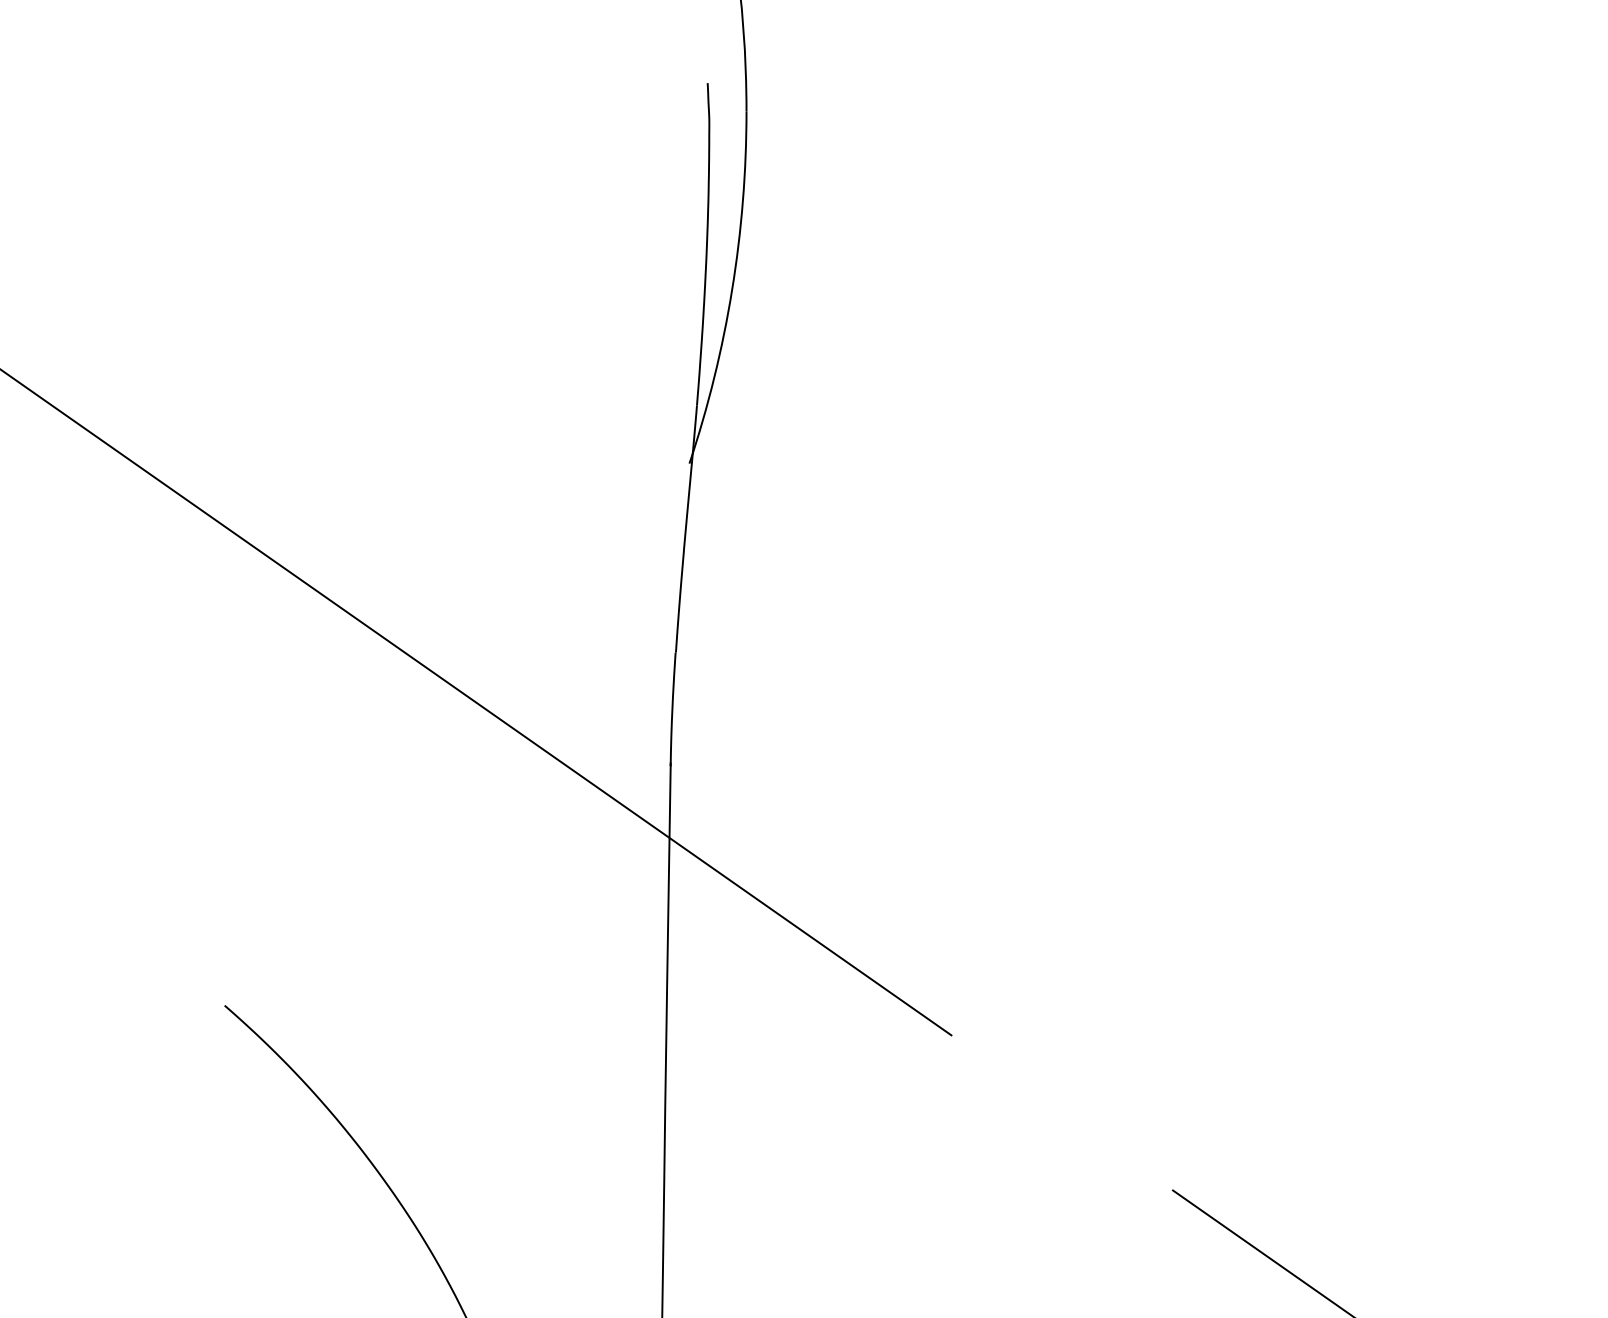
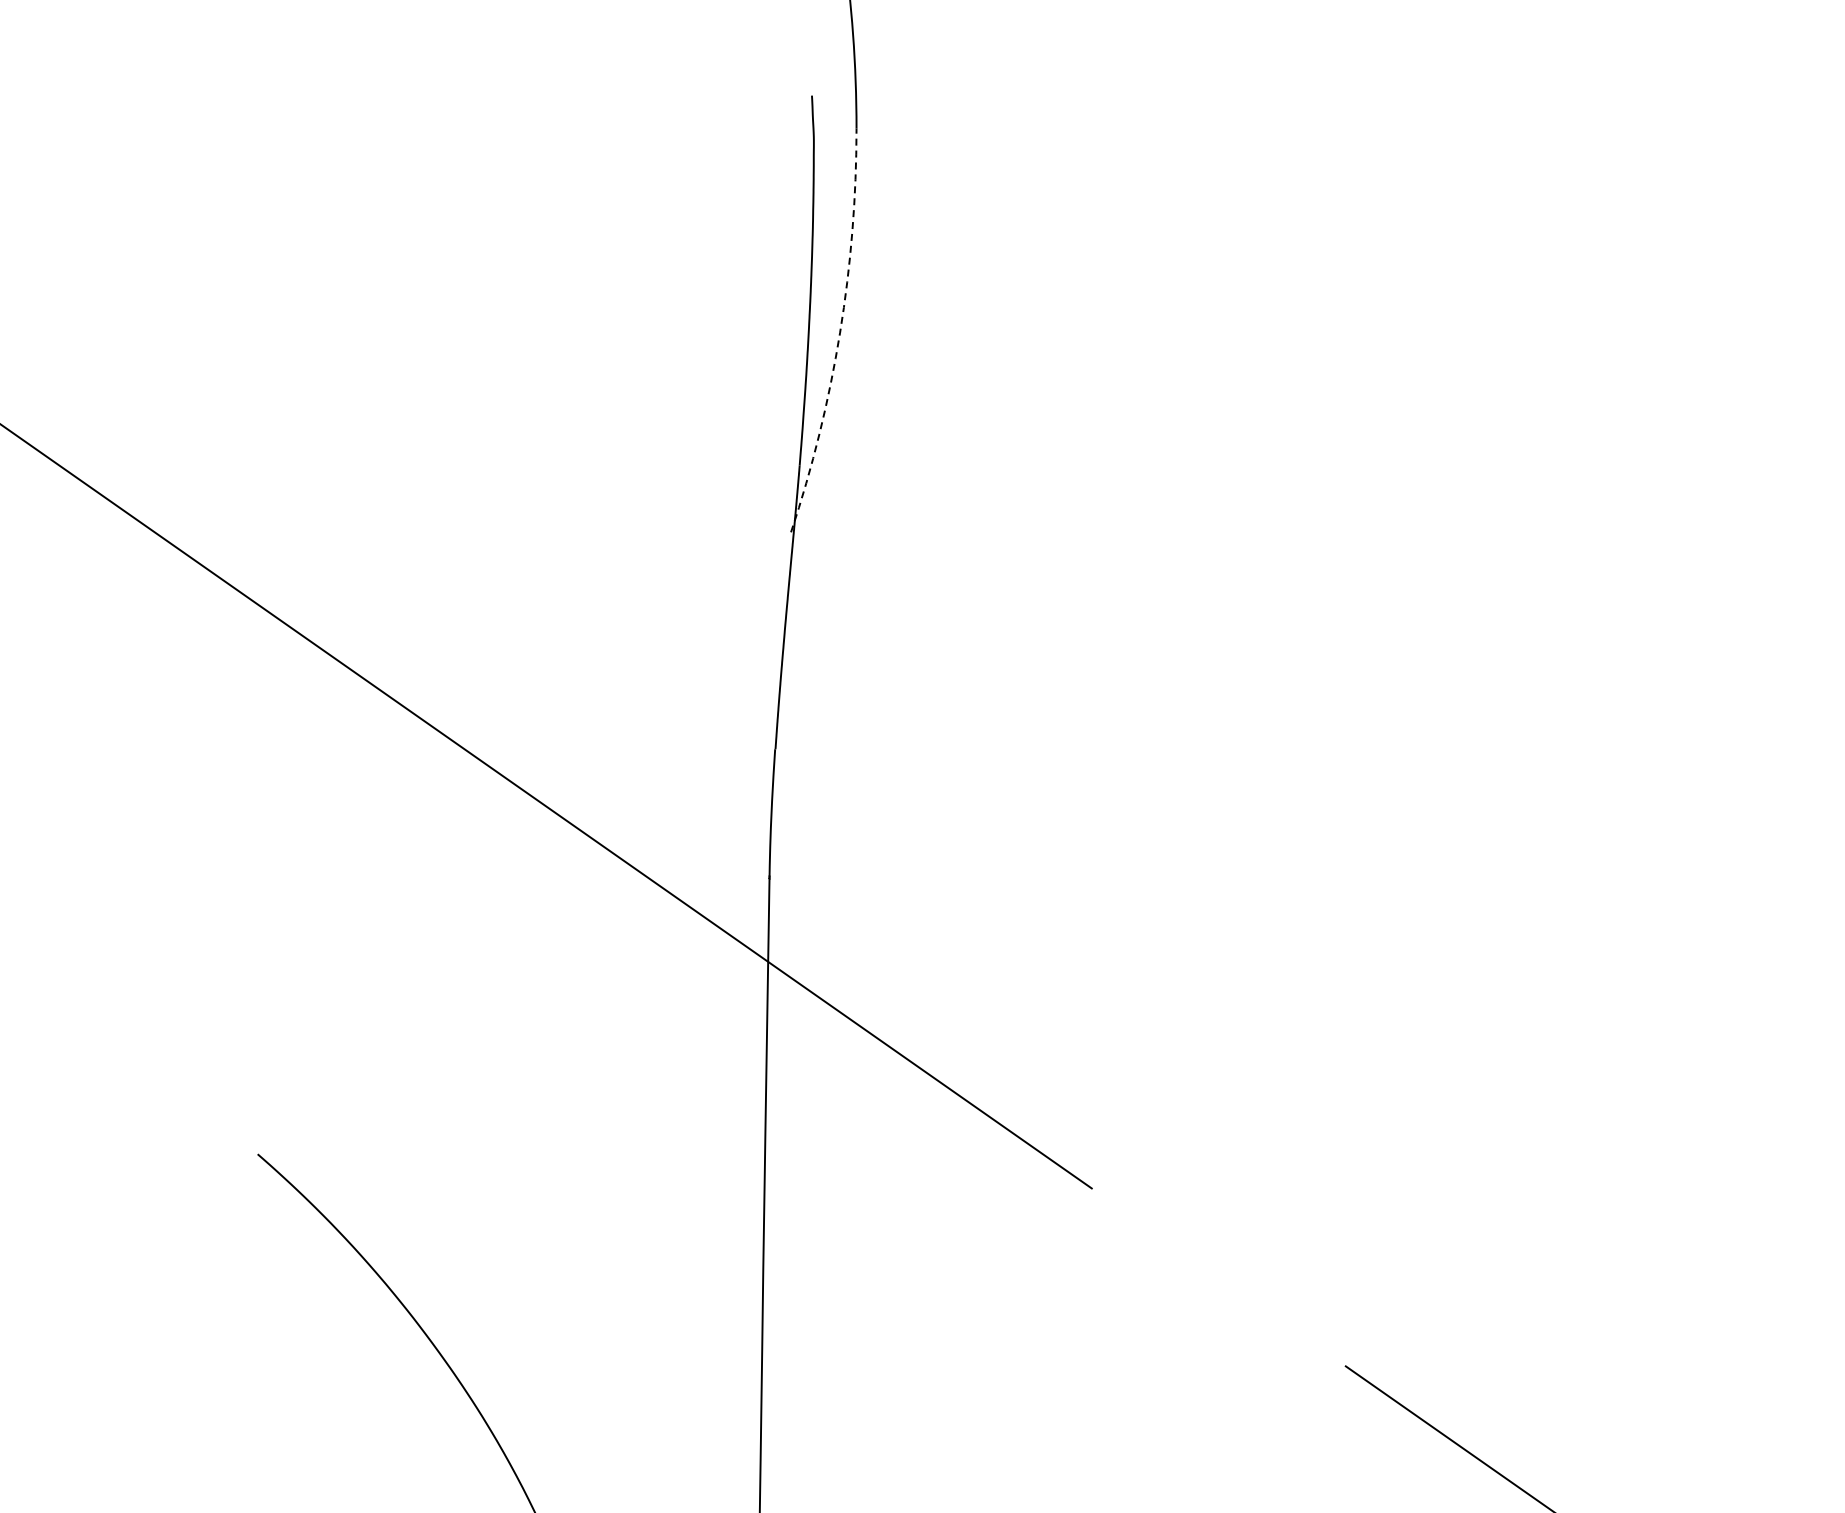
arc: (732, 289) -> (840, 332), solid -> dashed

